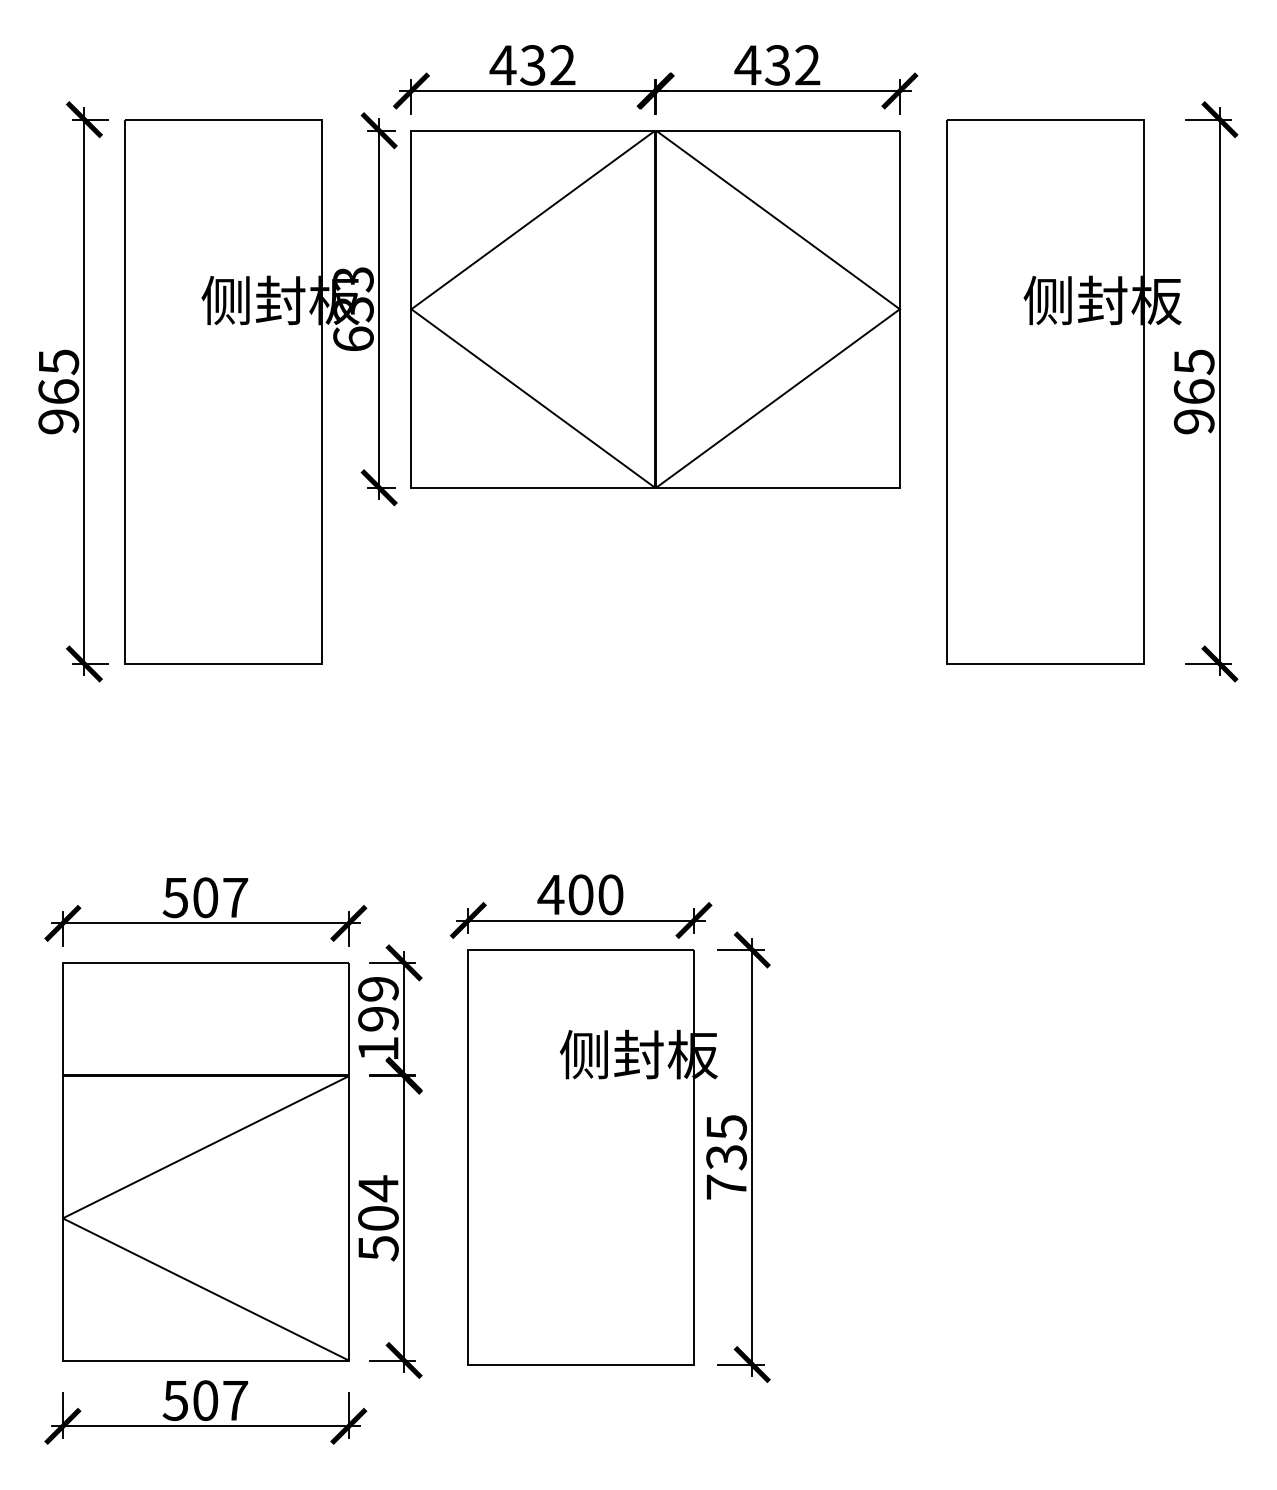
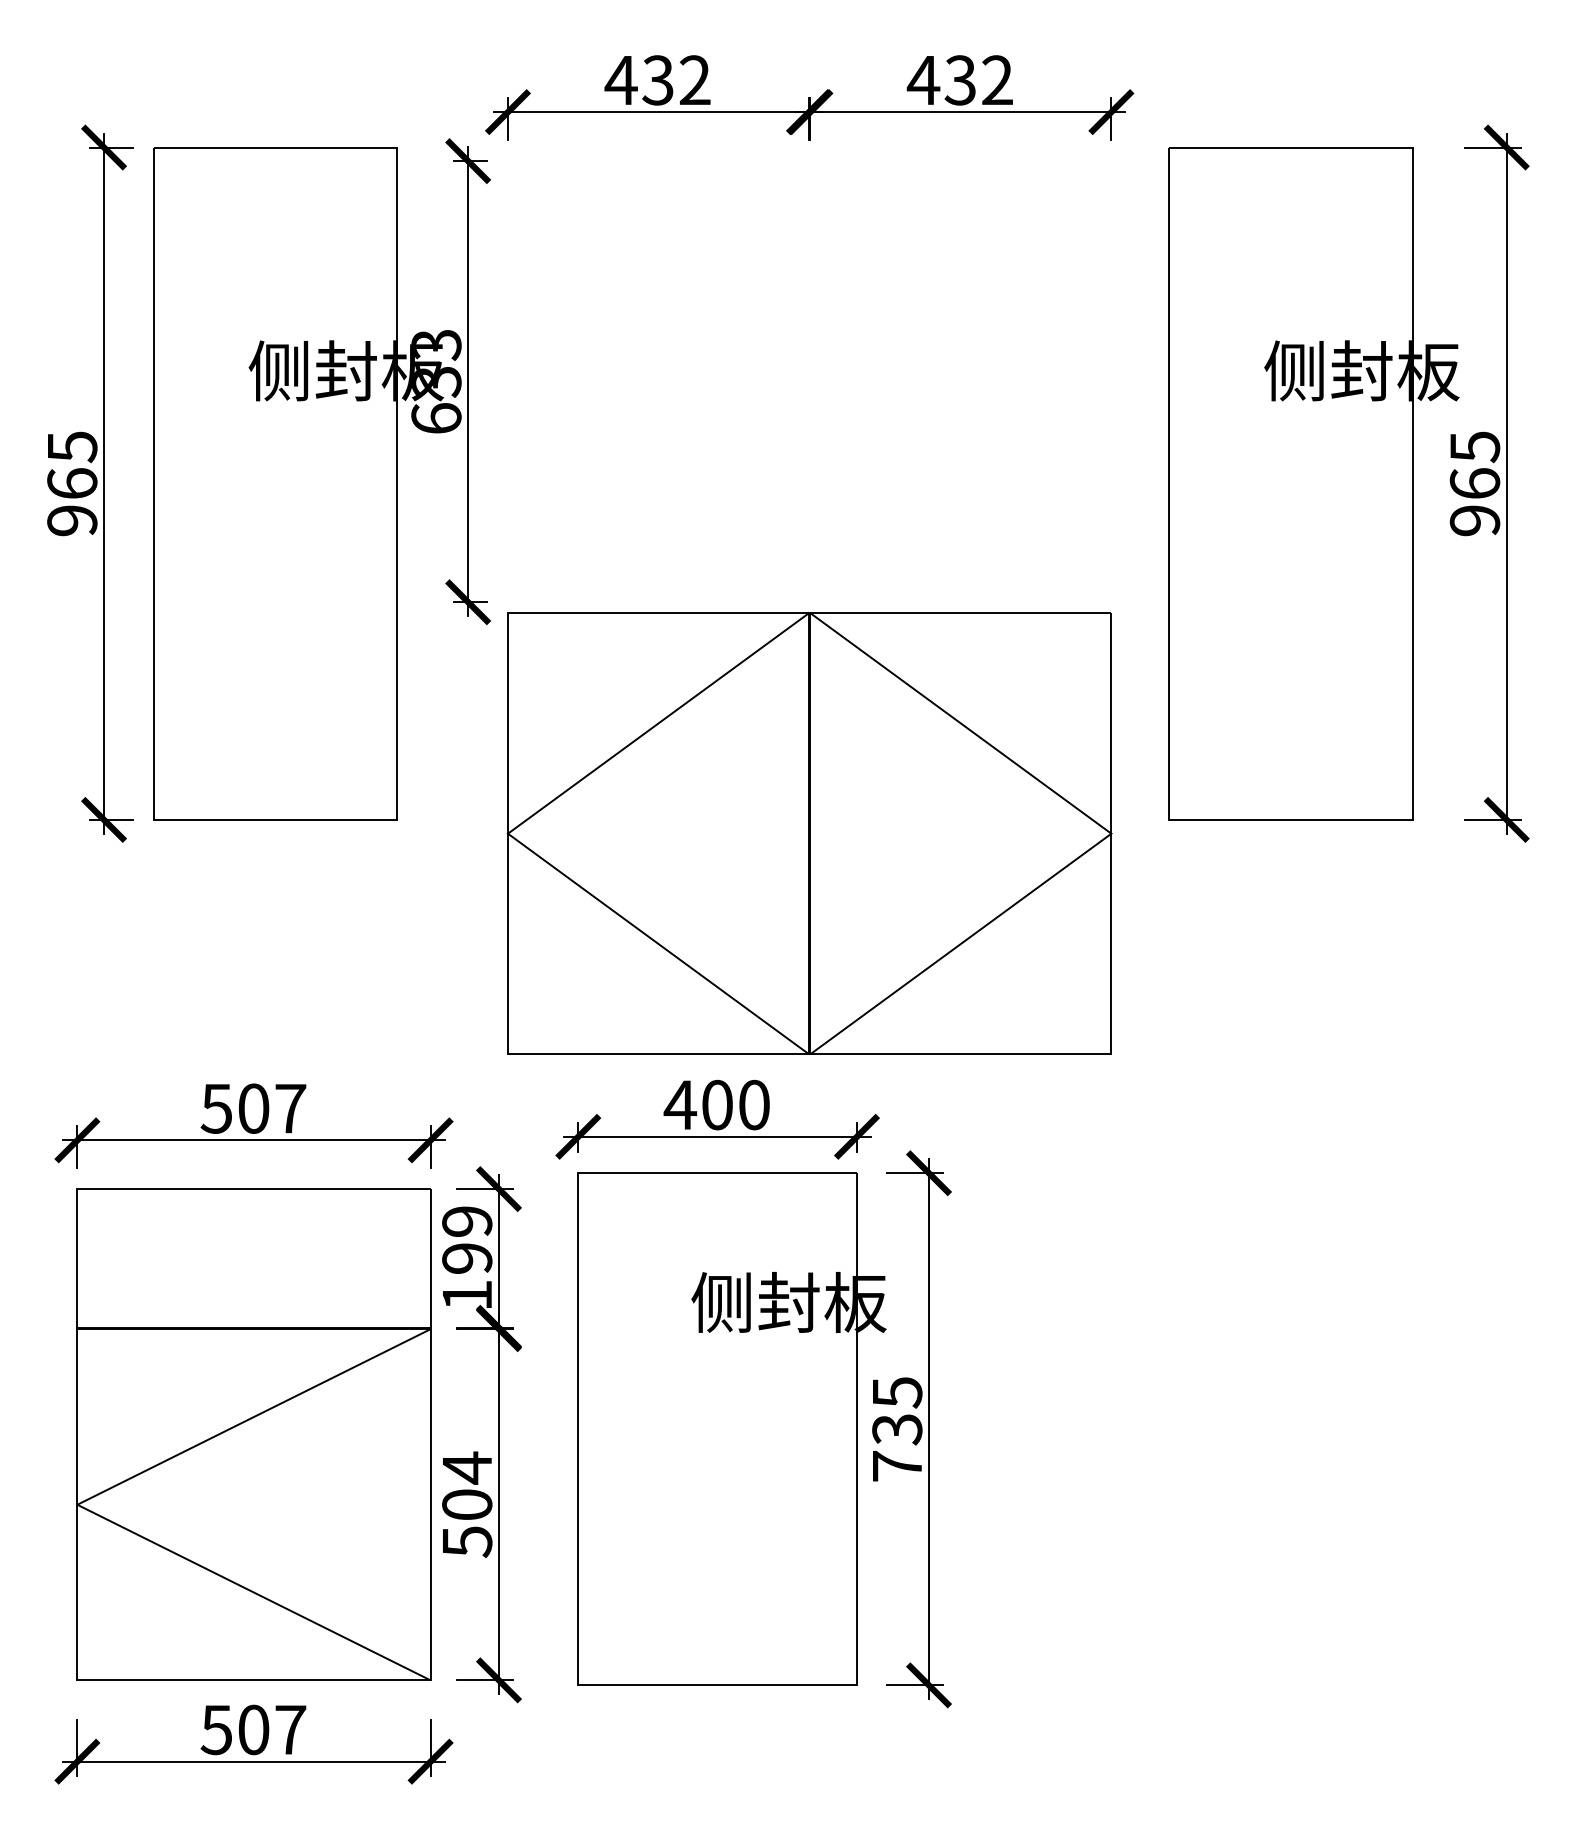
part: (655, 309) -> (809, 833), moved

